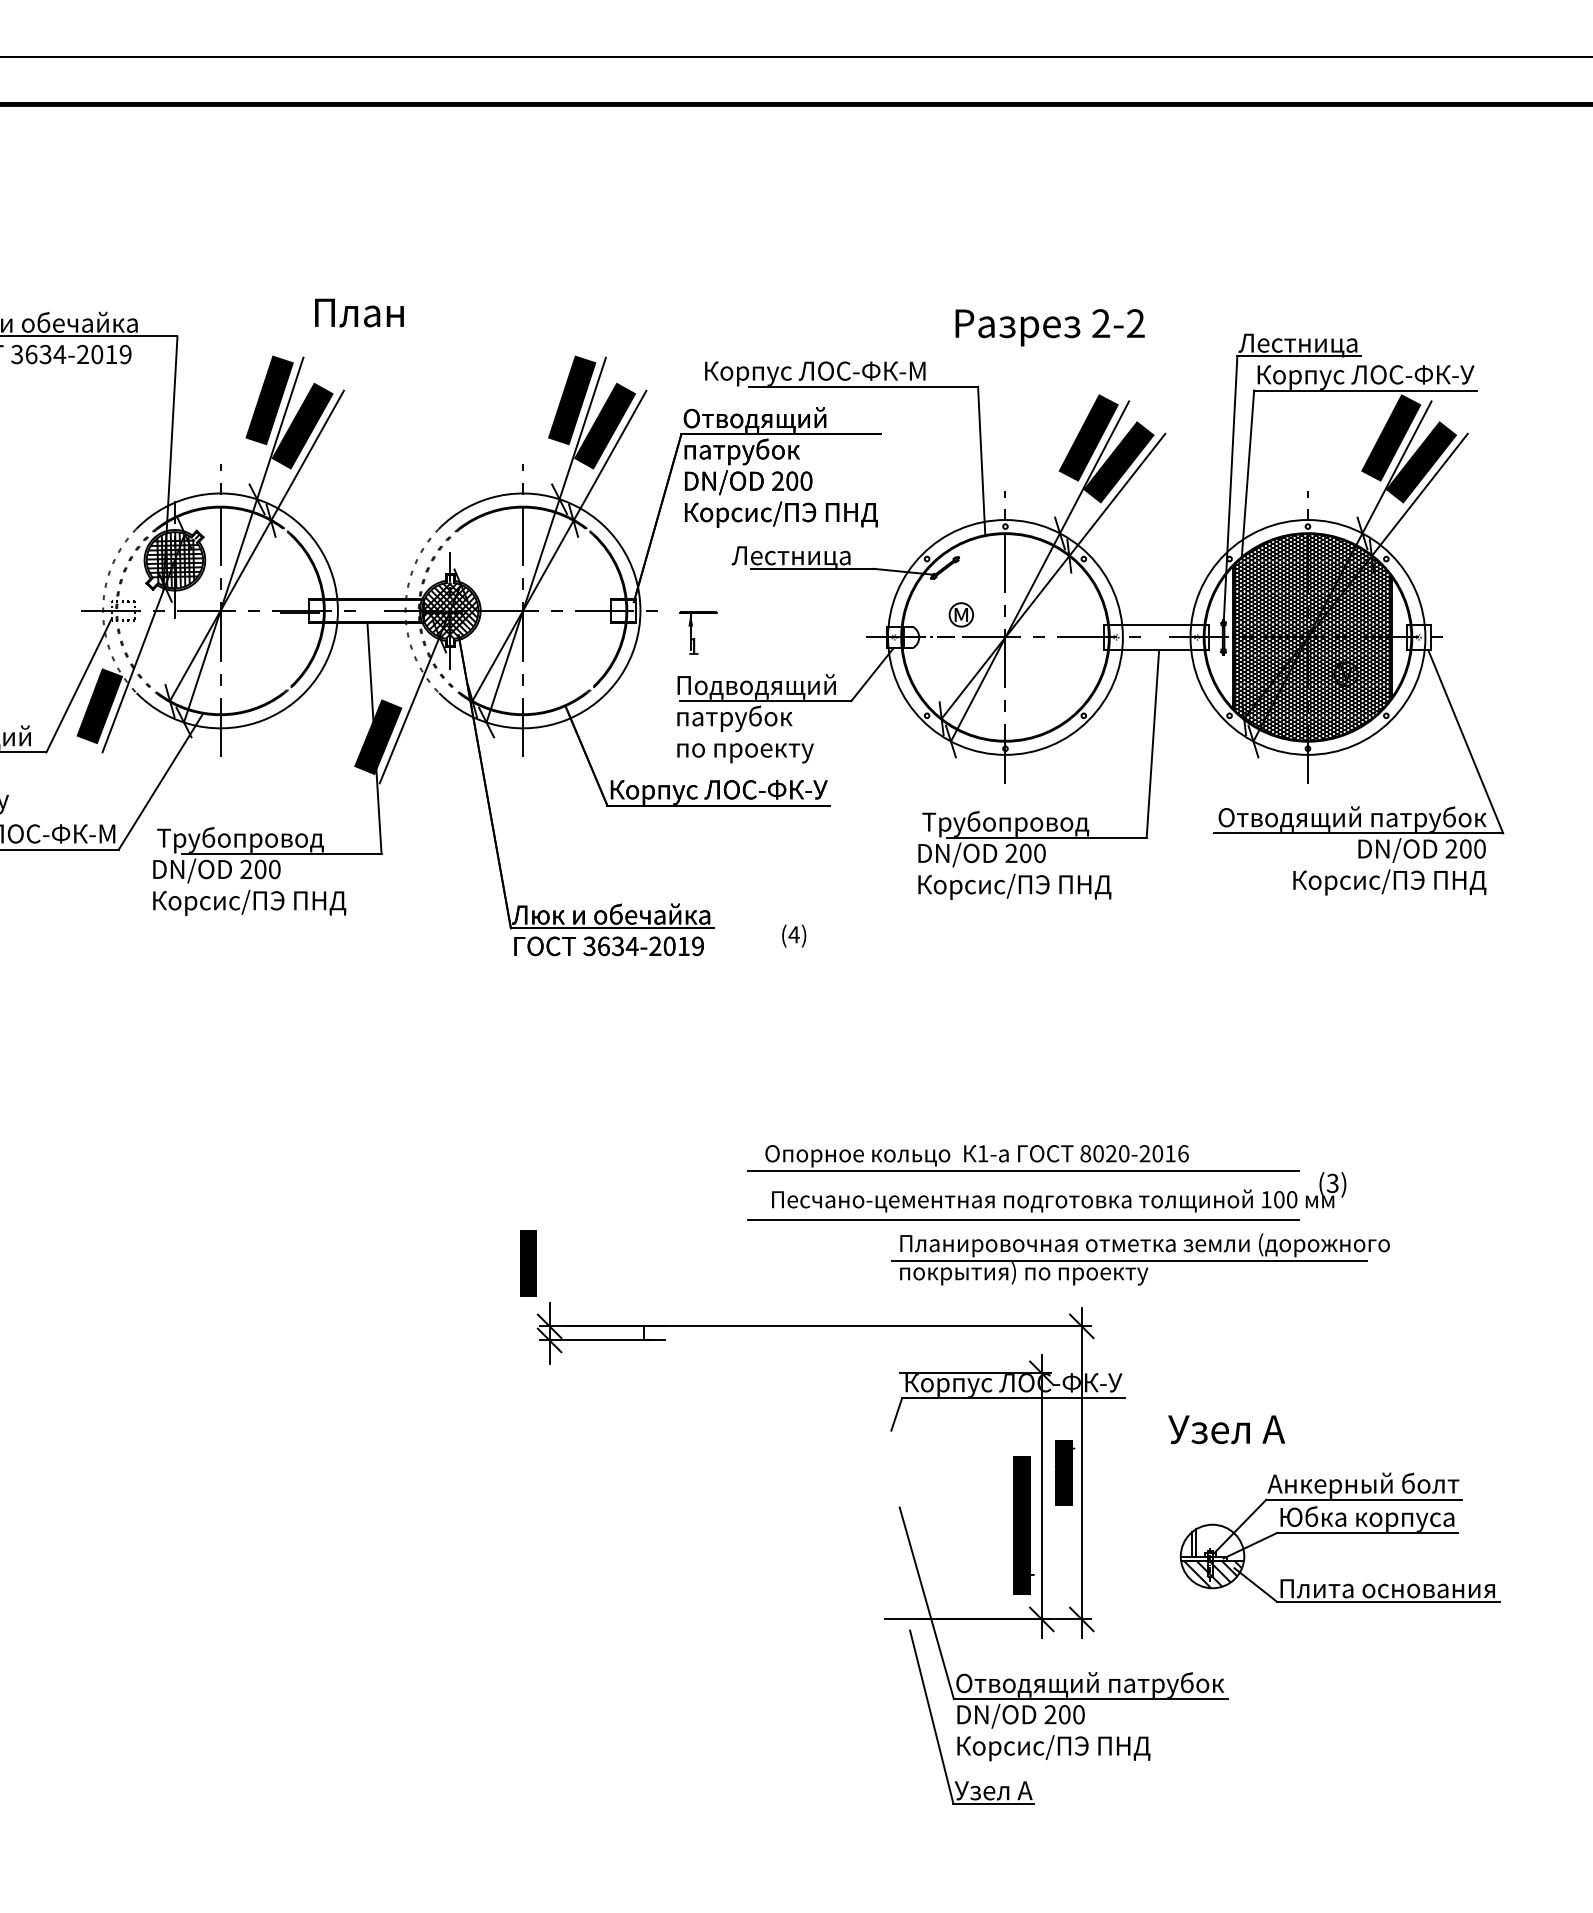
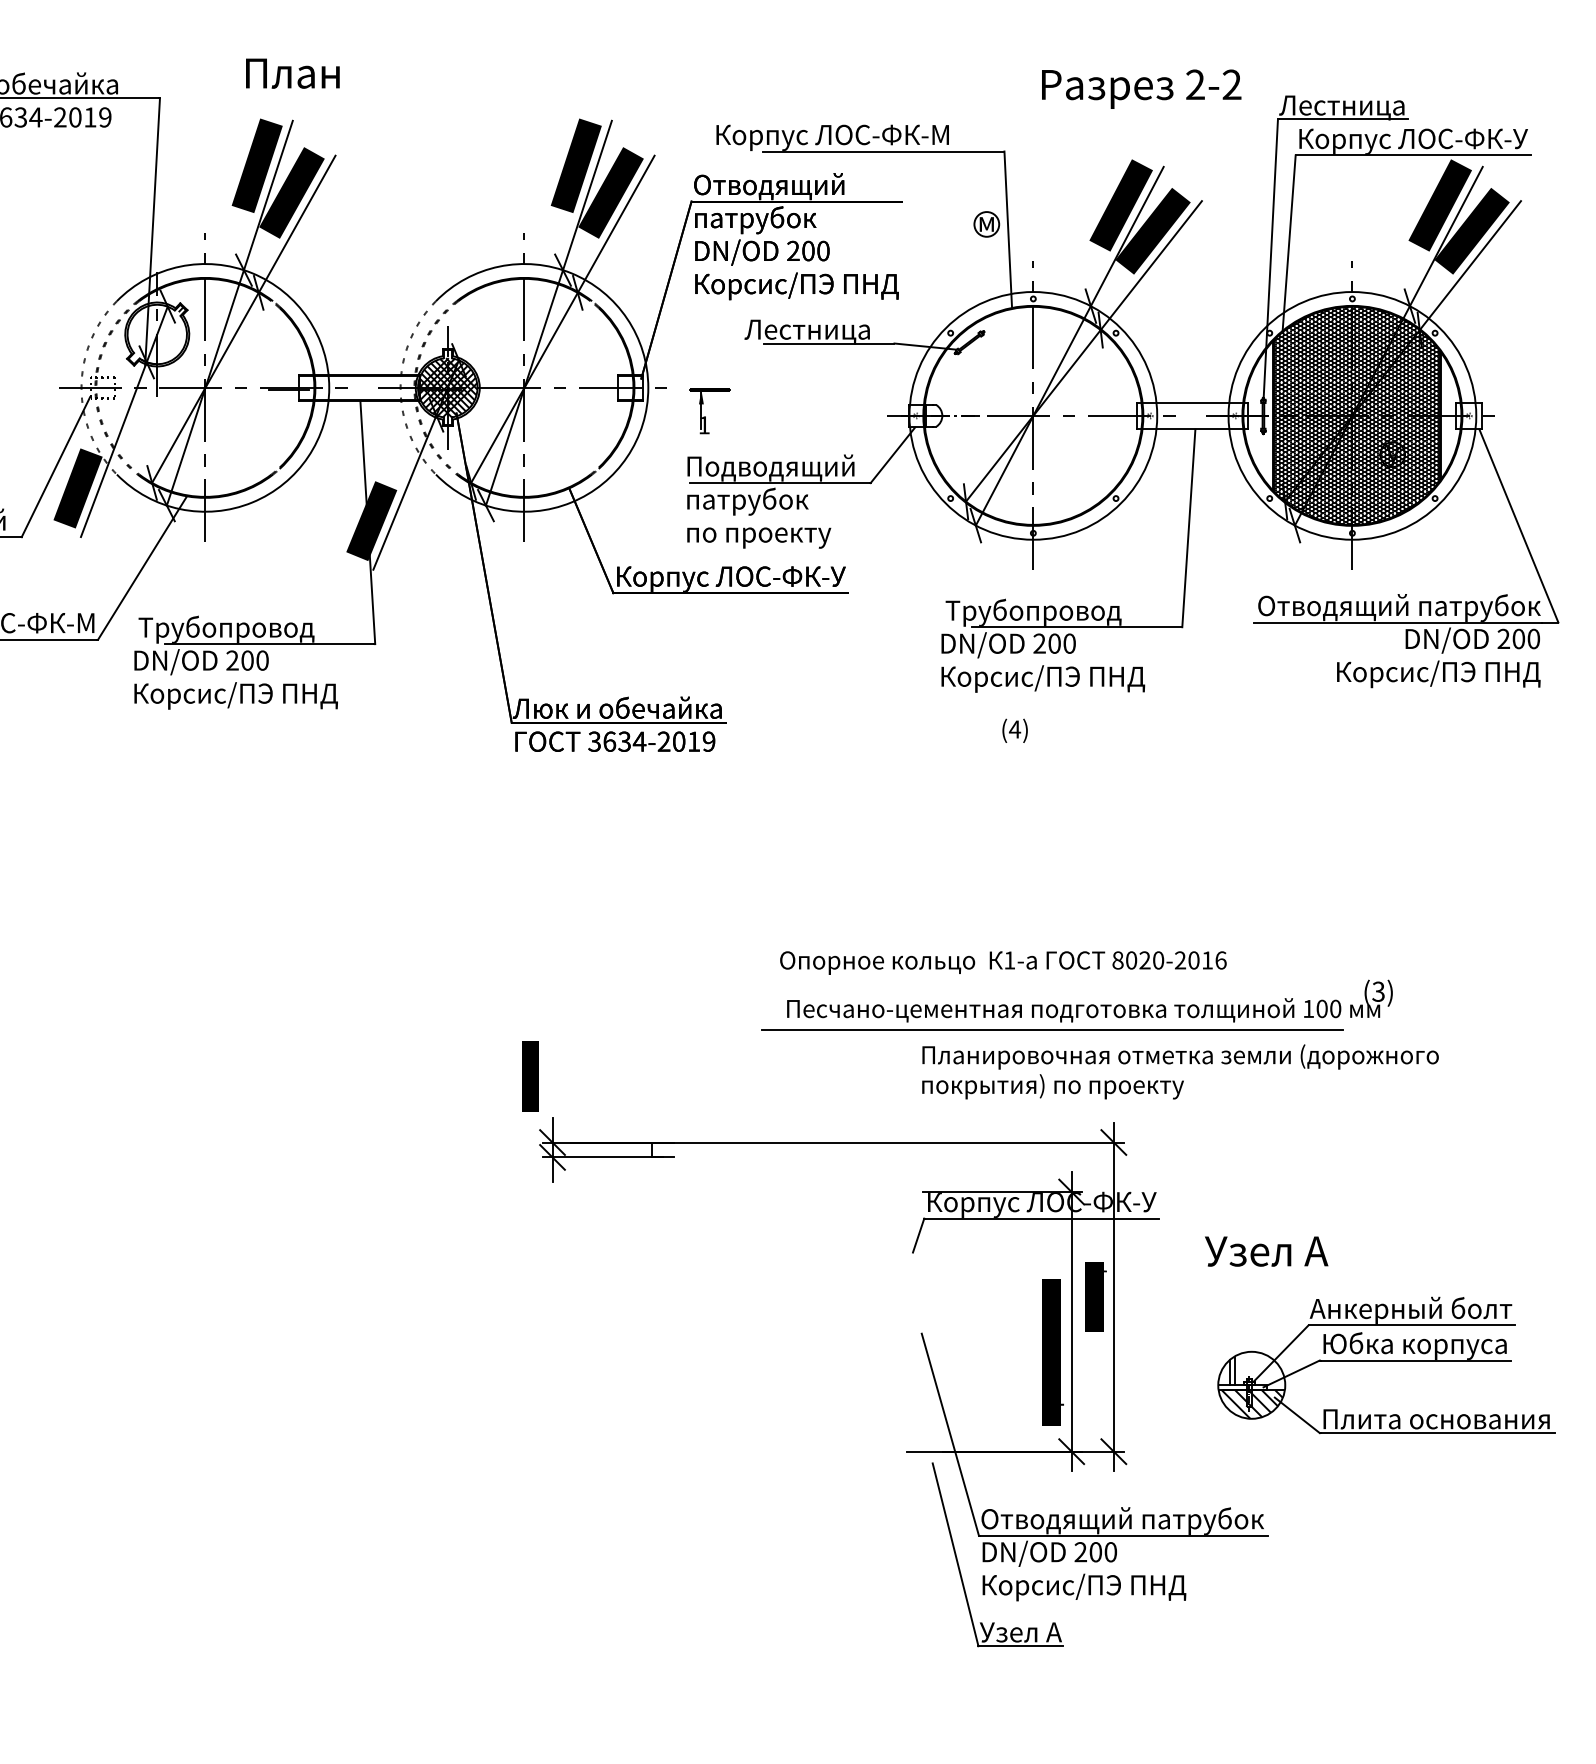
text: (359, 312) -> (292, 73), moved
text: (1049, 327) -> (1140, 88), moved
hatch: (174, 560) -> (156, 334), removed
part: (960, 614) -> (985, 223), moved
text: (794, 935) -> (1015, 730), moved
line: (1023, 1170) -> (1052, 978), removed
line: (1129, 1261) -> (1164, 1074), removed

